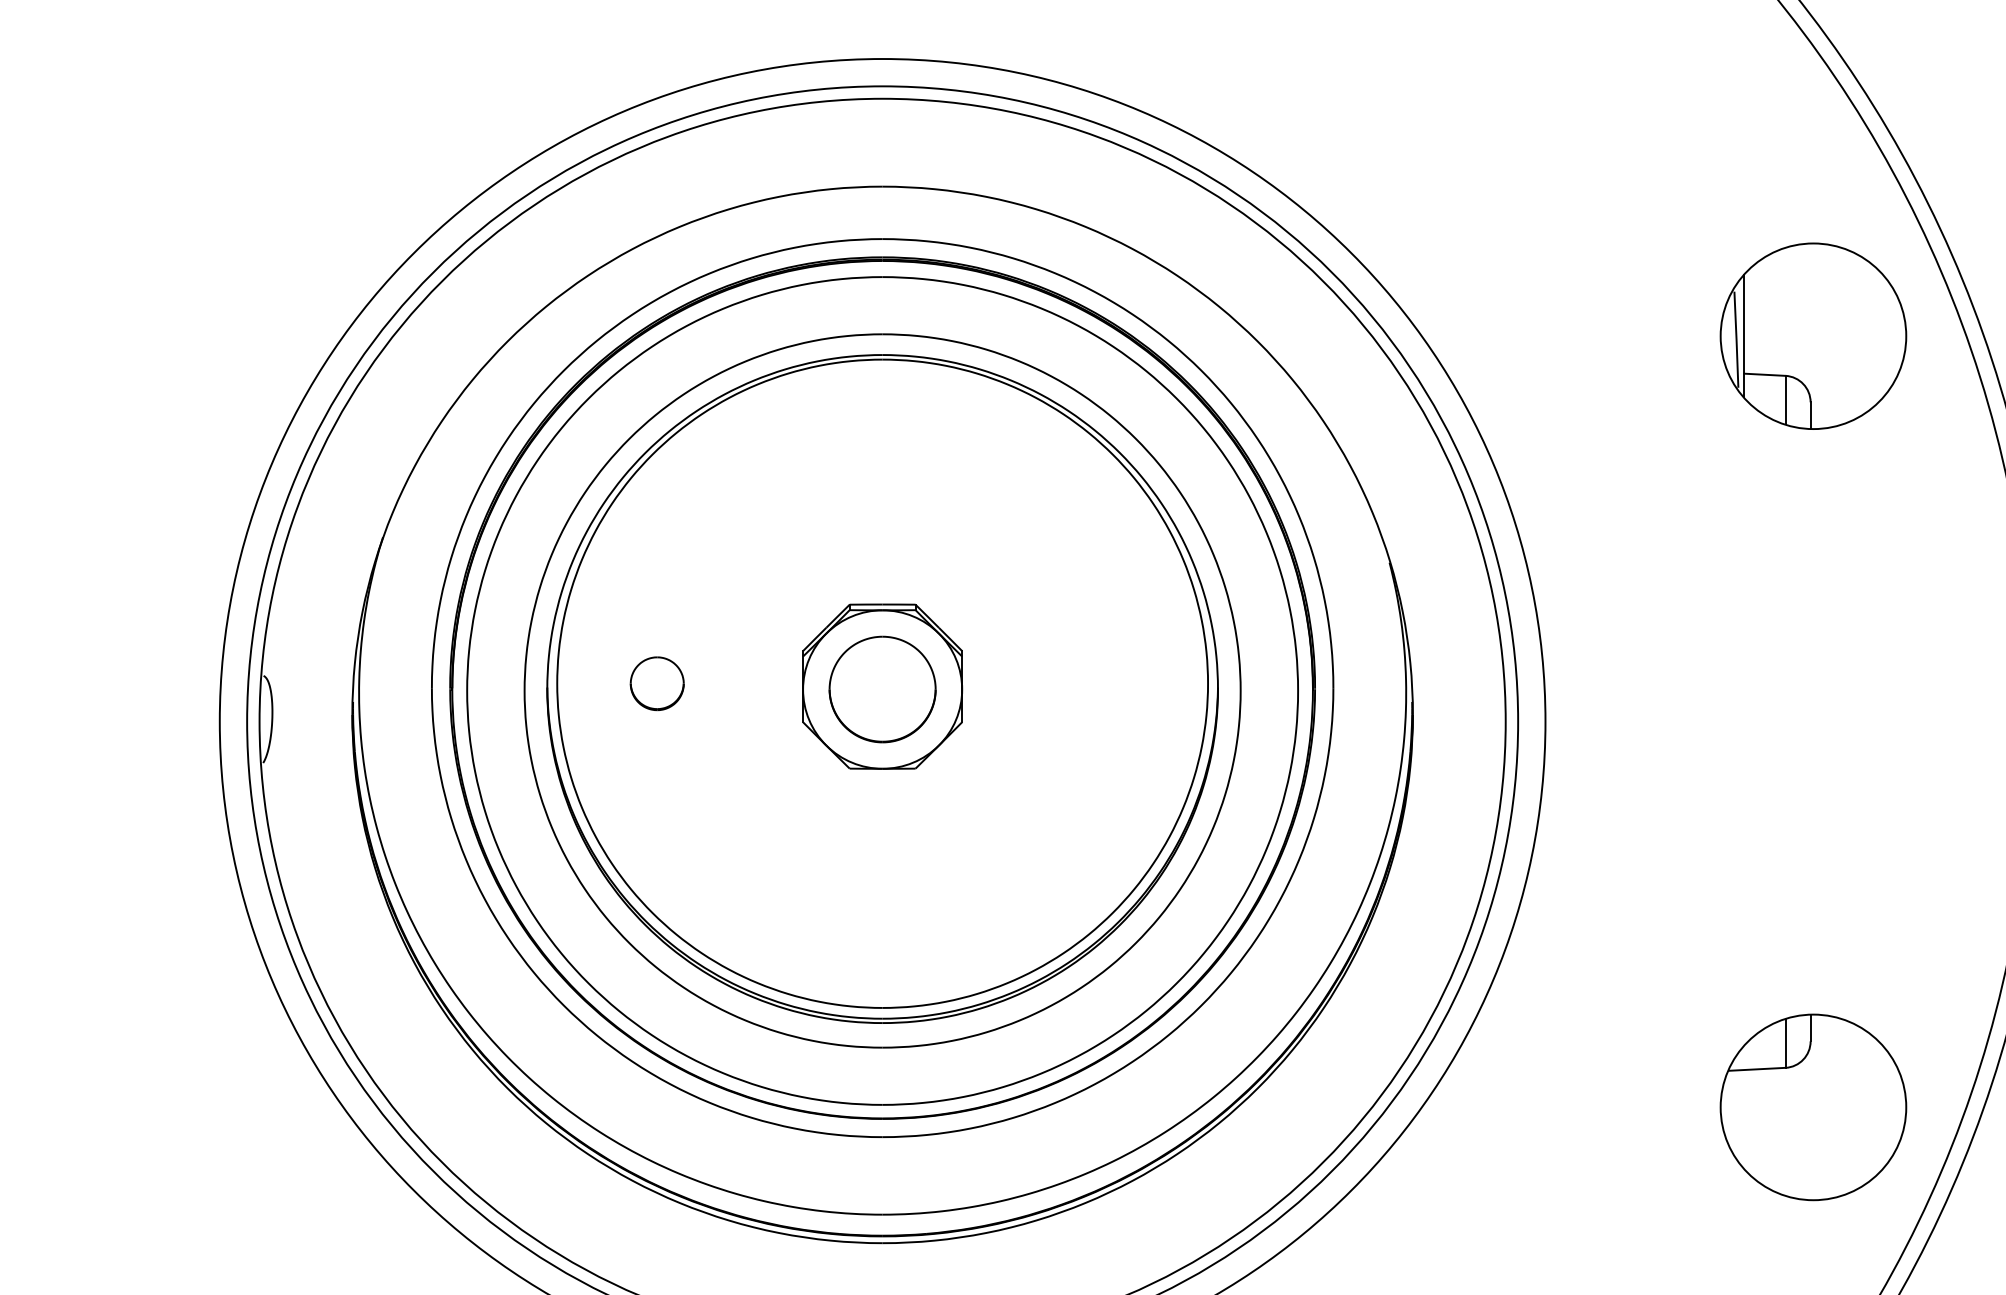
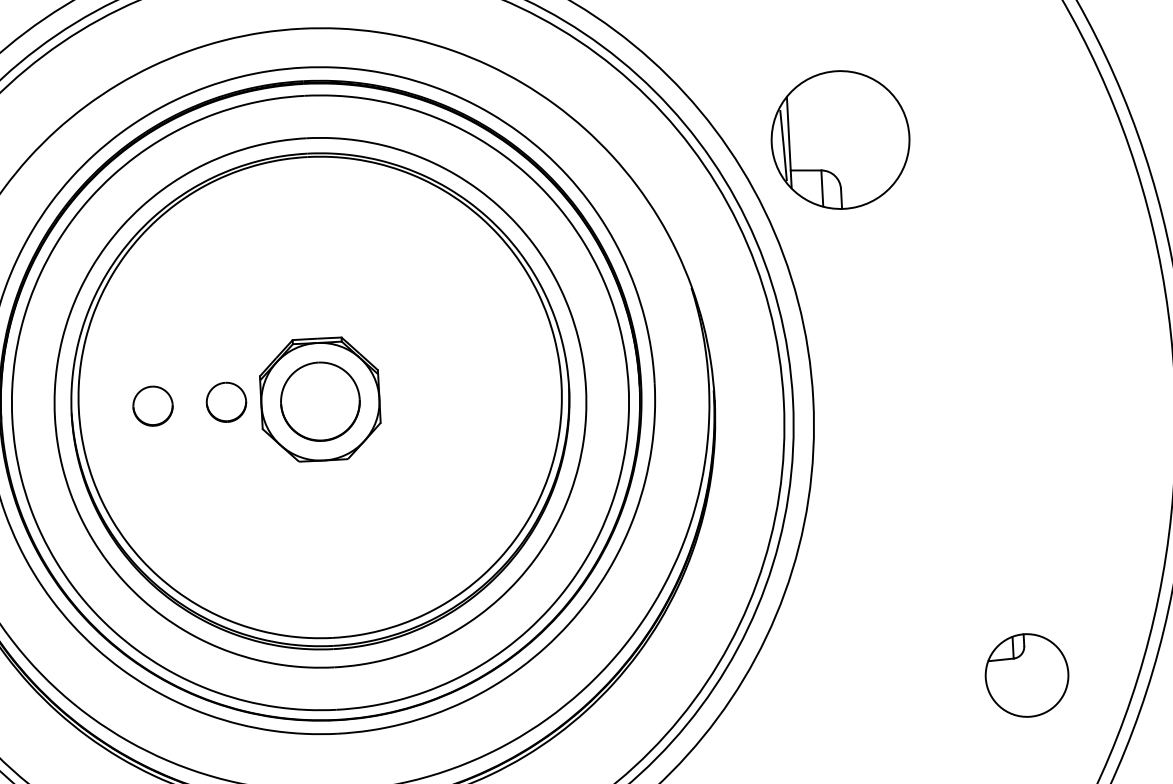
part: (1813, 335) -> (840, 139), moved
part: (755, 683) -> (225, 402), added
part: (1813, 1107) -> (1027, 675), size x0.6

